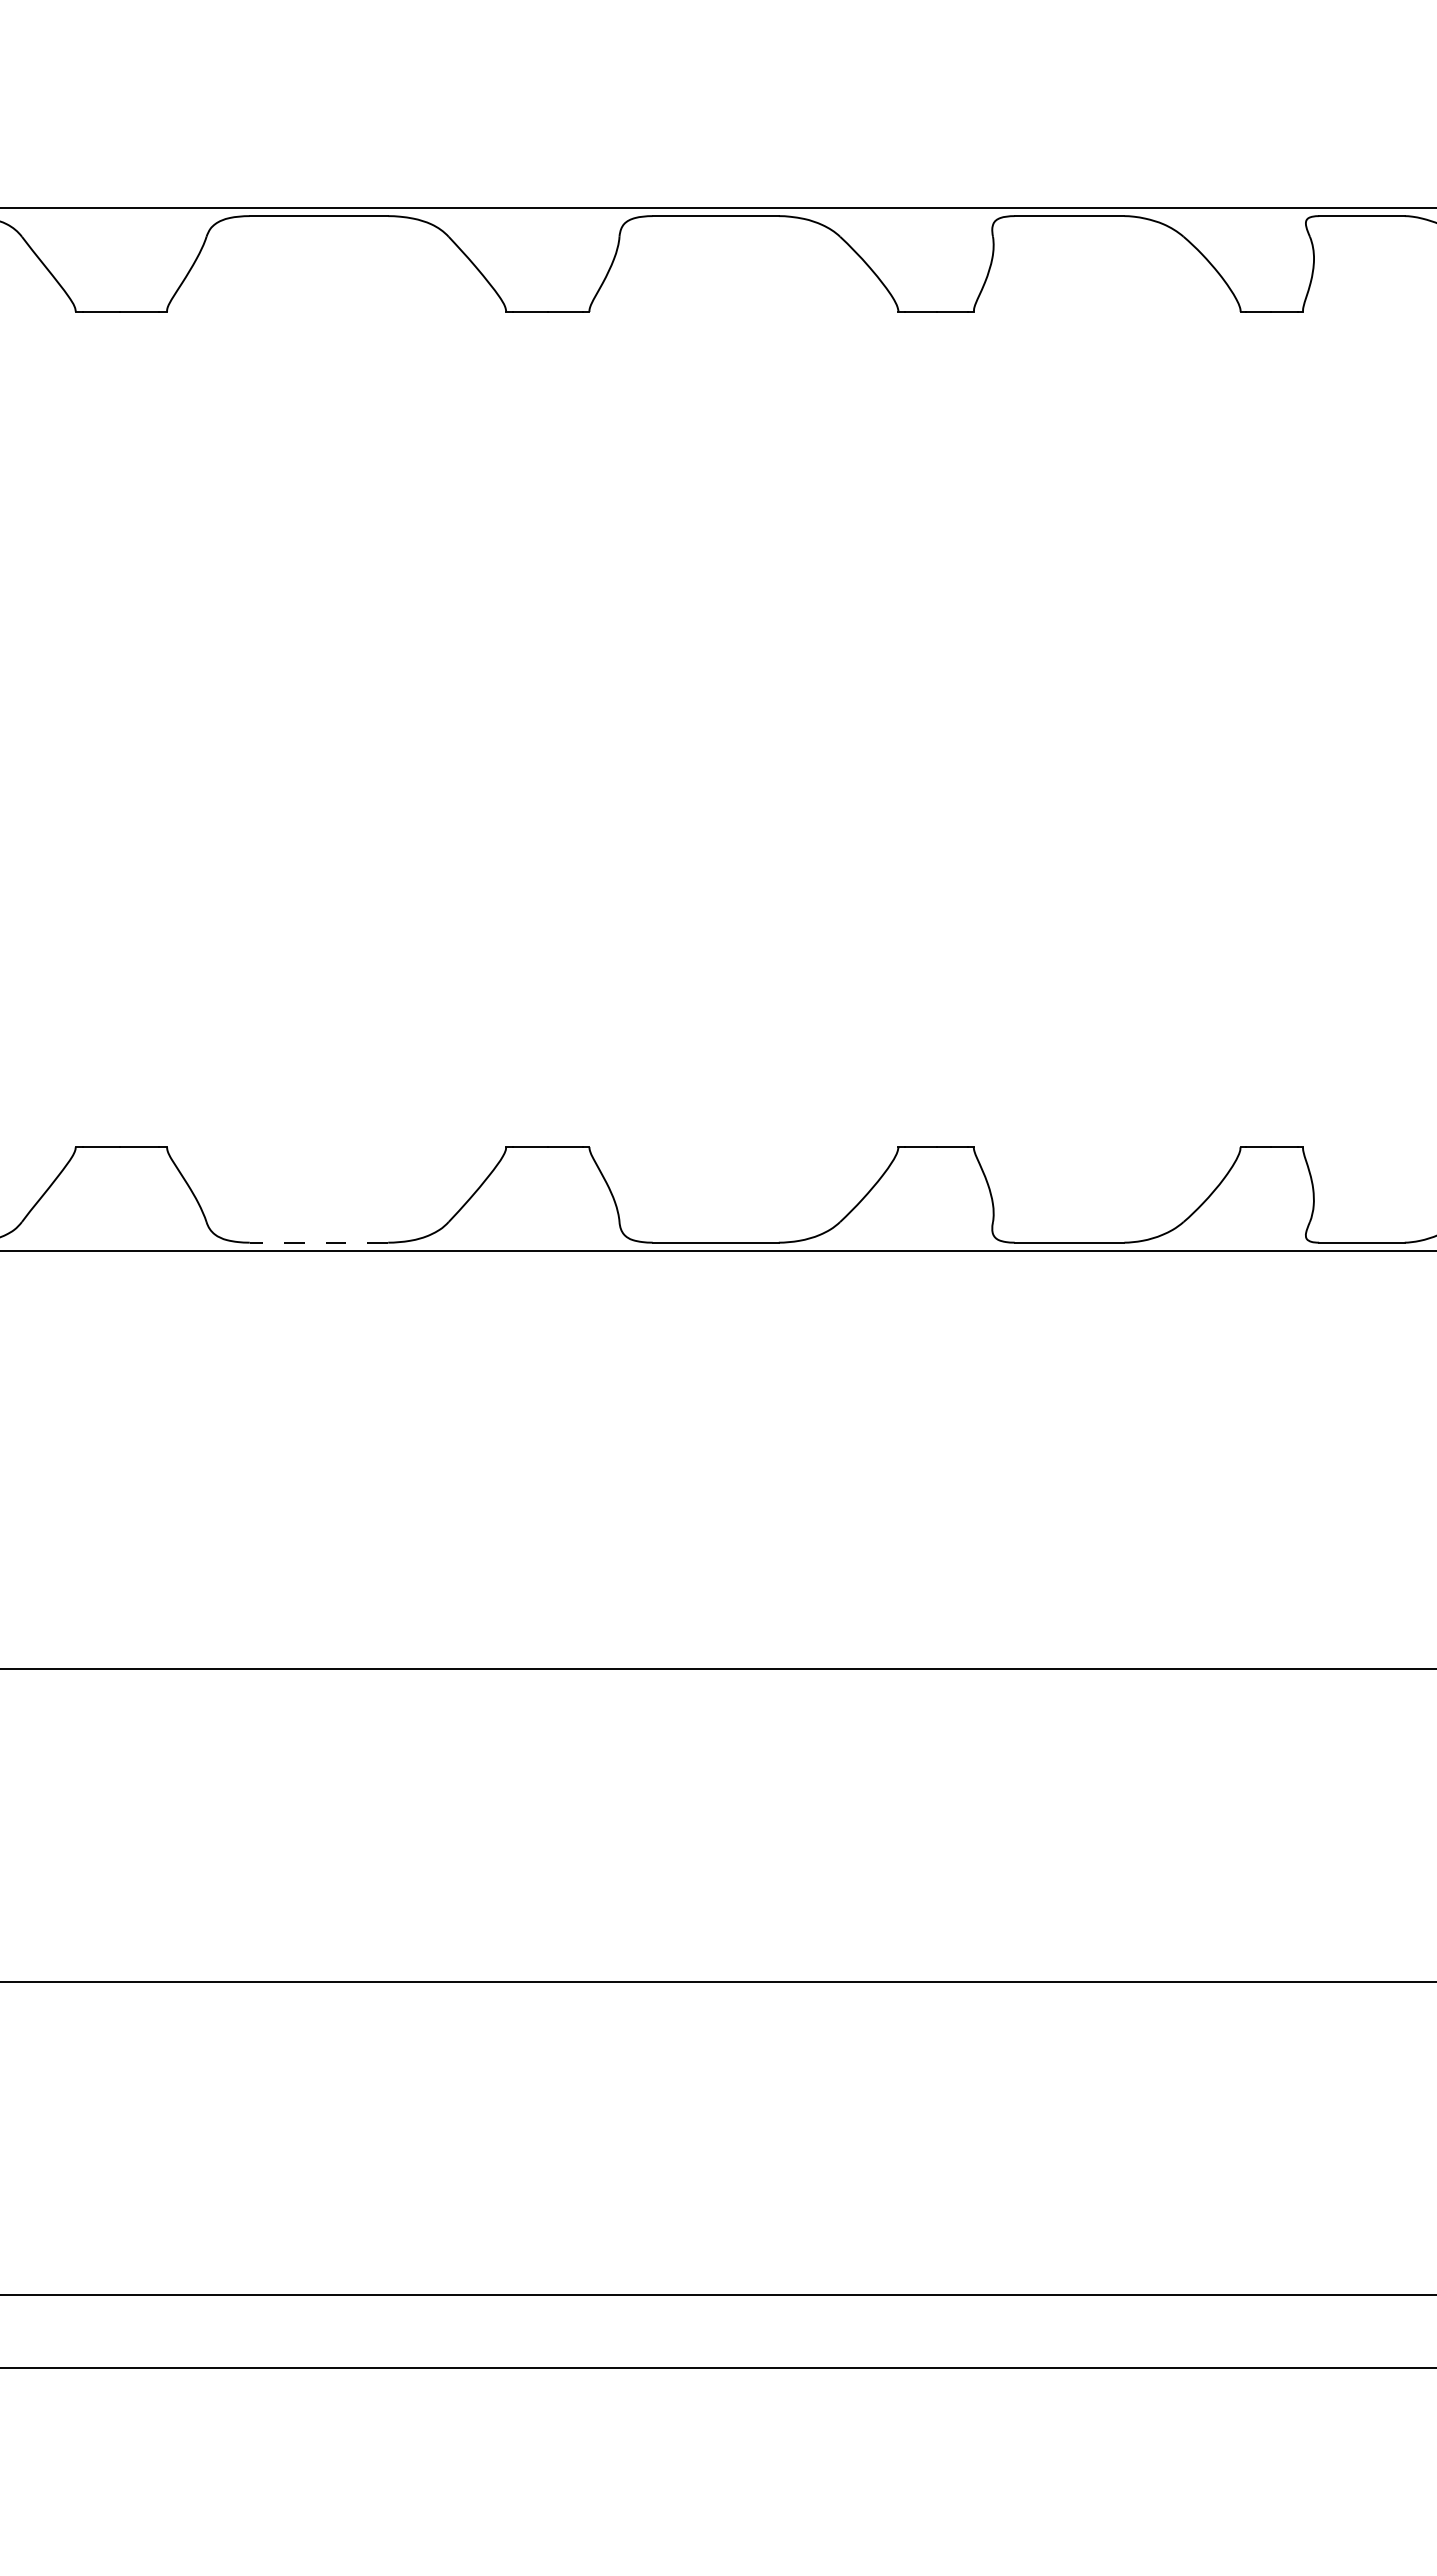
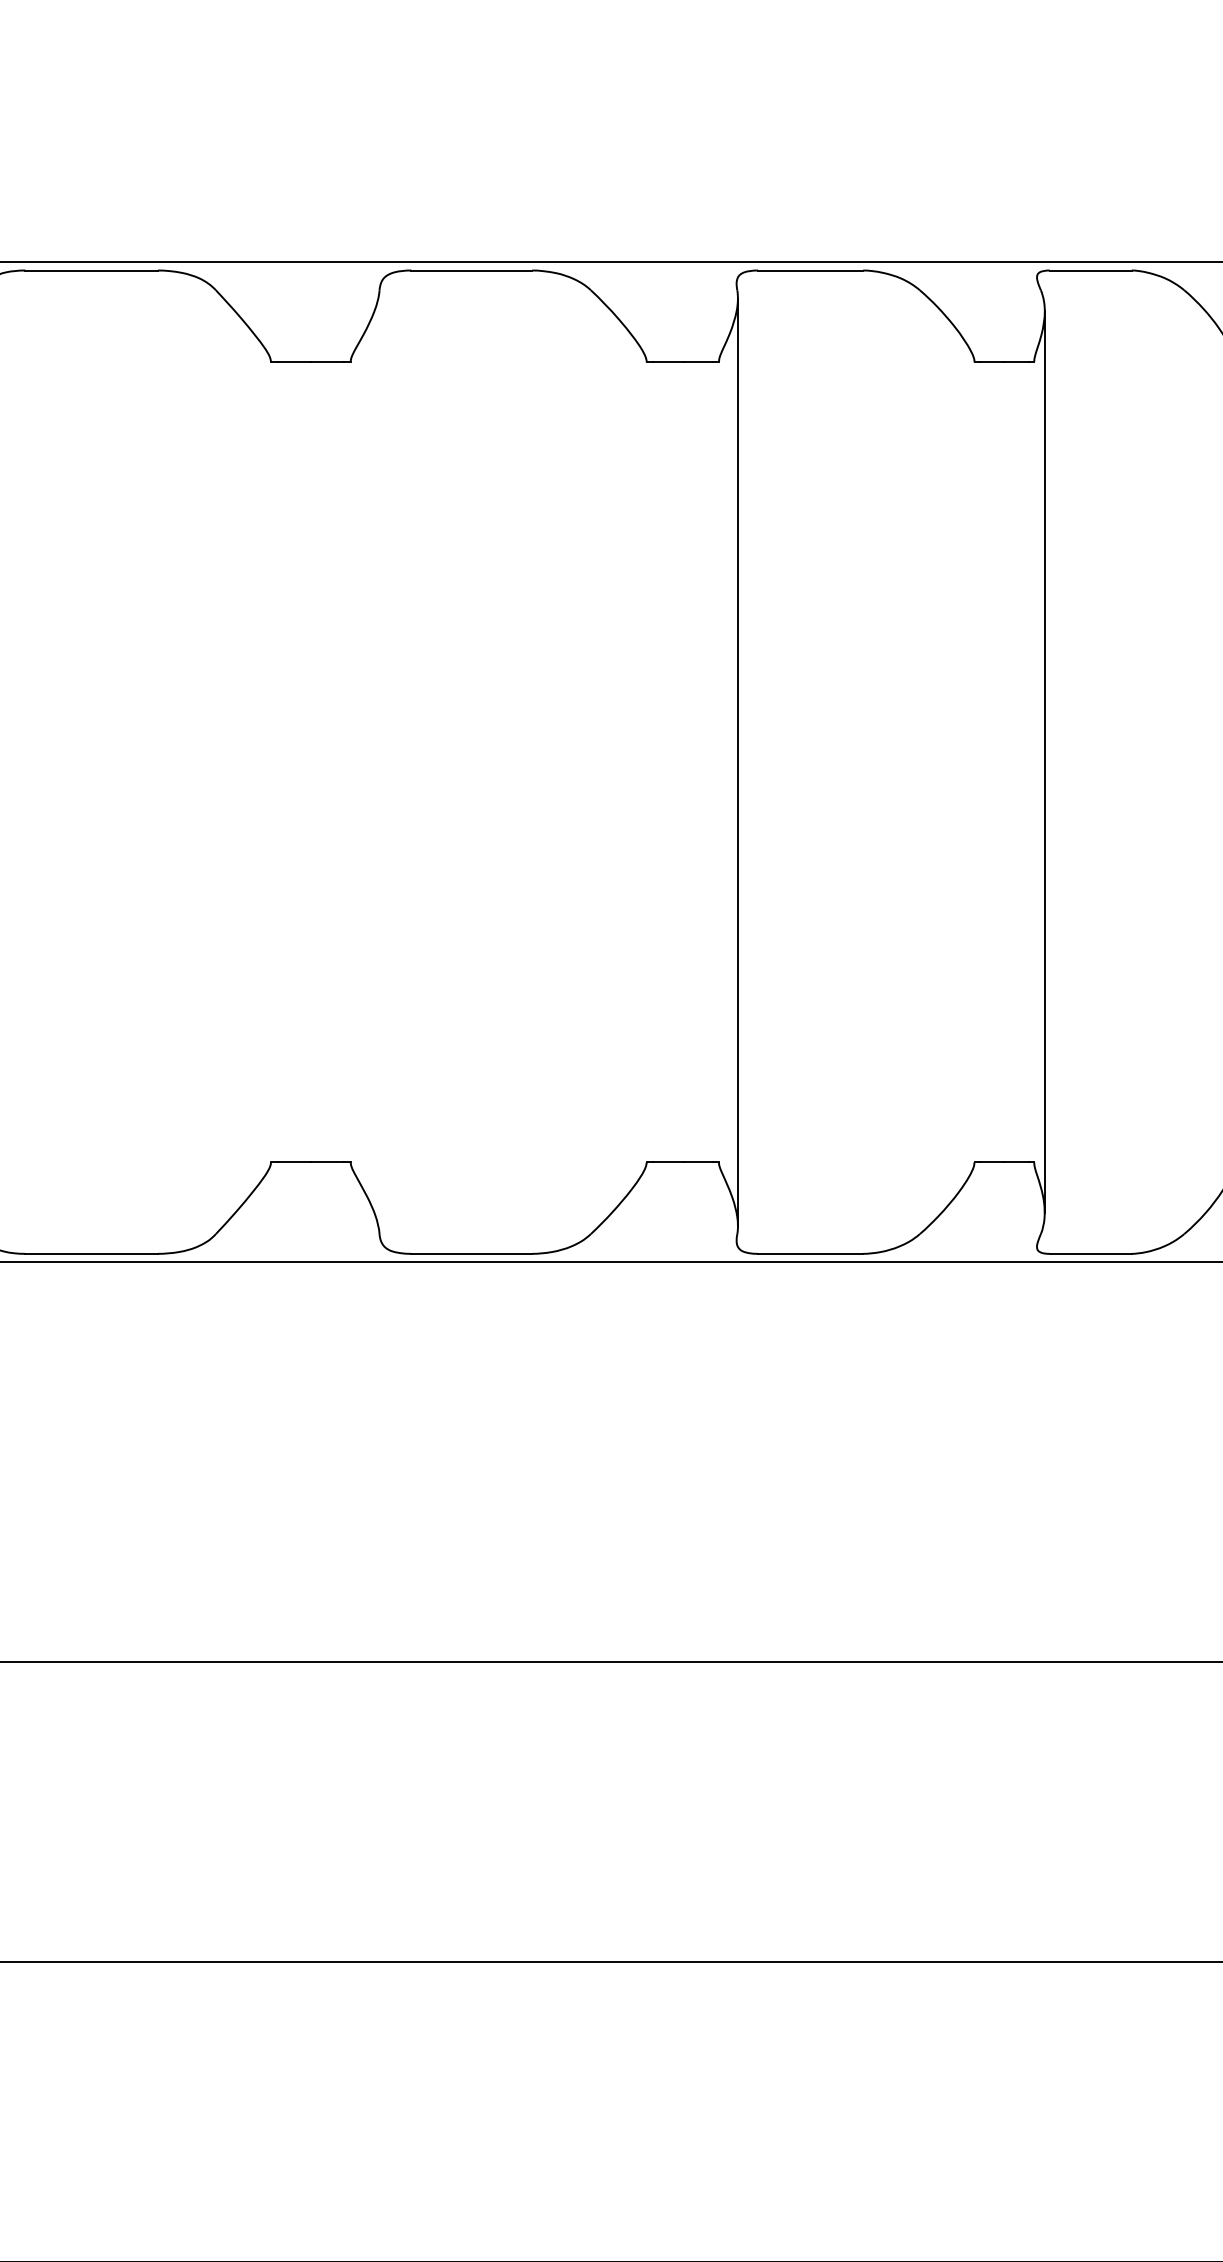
line: (993, 729) -> (737, 762), added
line: (1313, 729) -> (1044, 762), added
line: (318, 1242) -> (91, 1253), dashed -> solid

